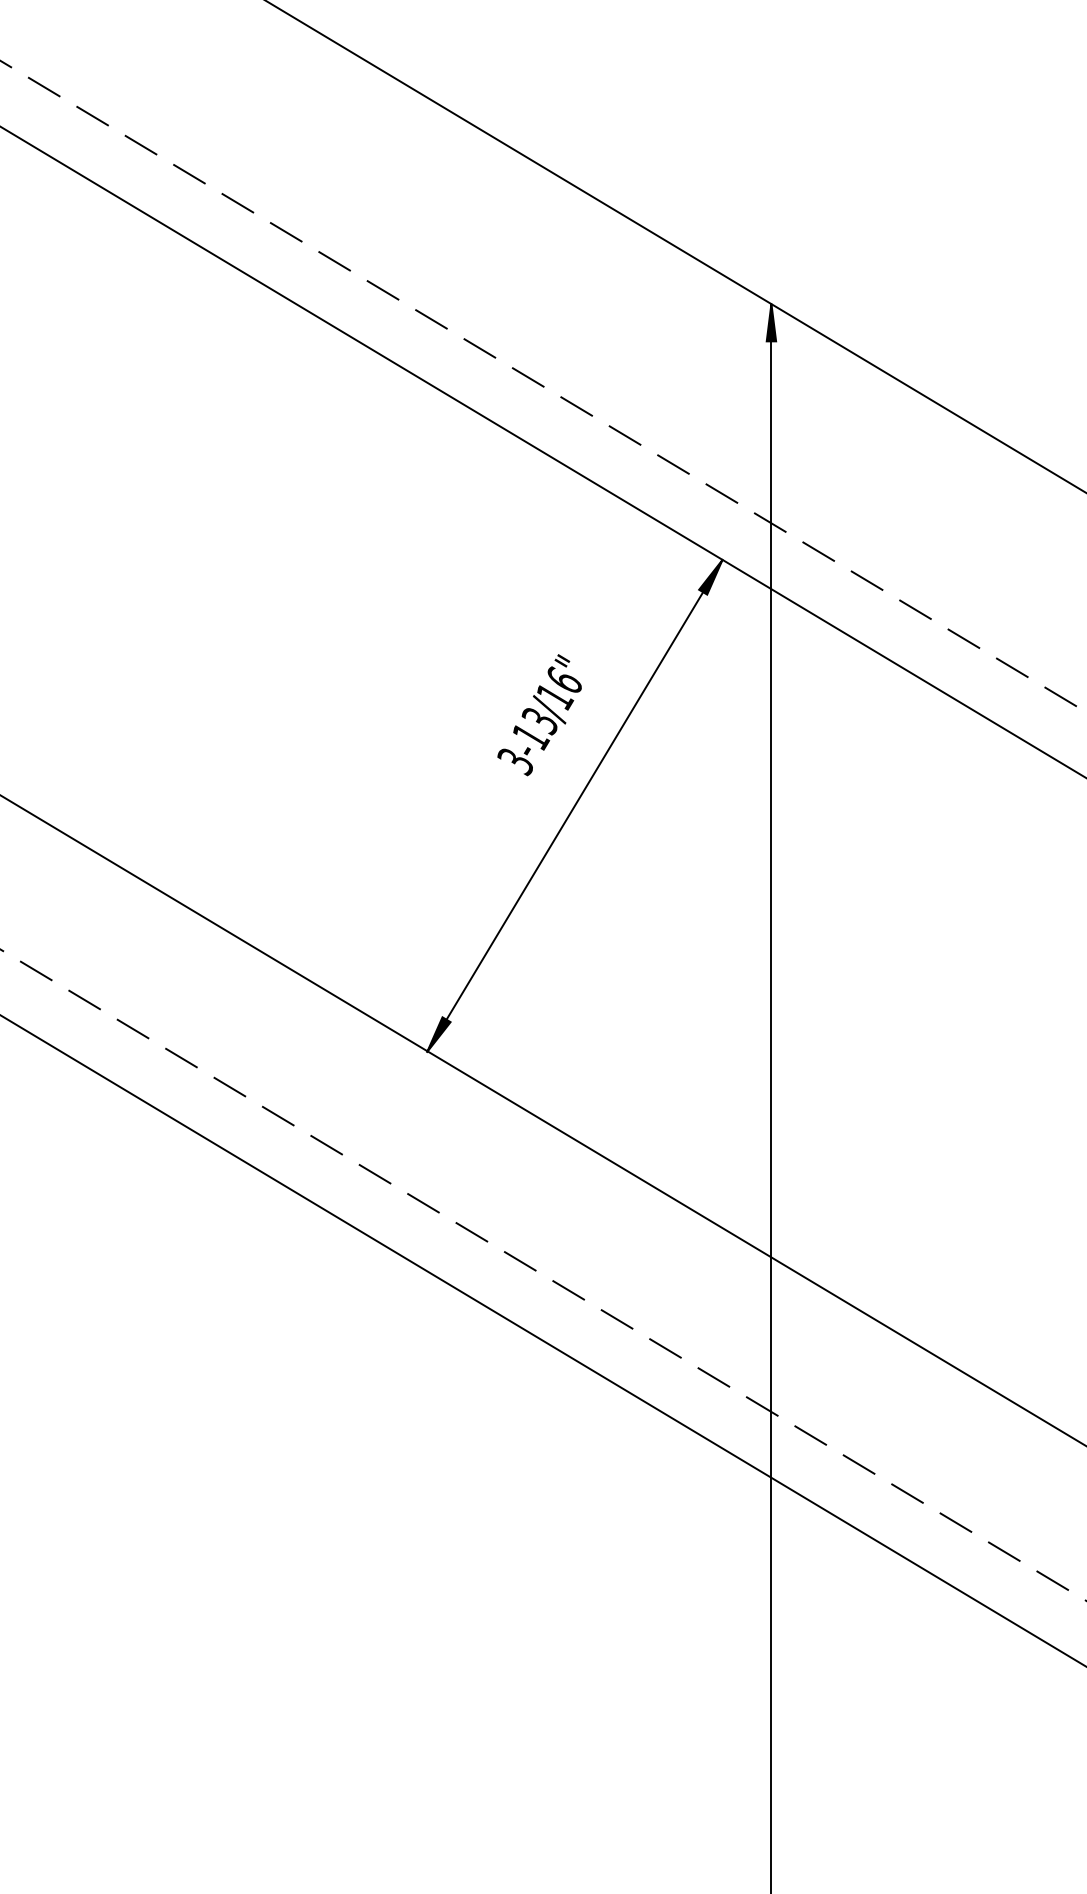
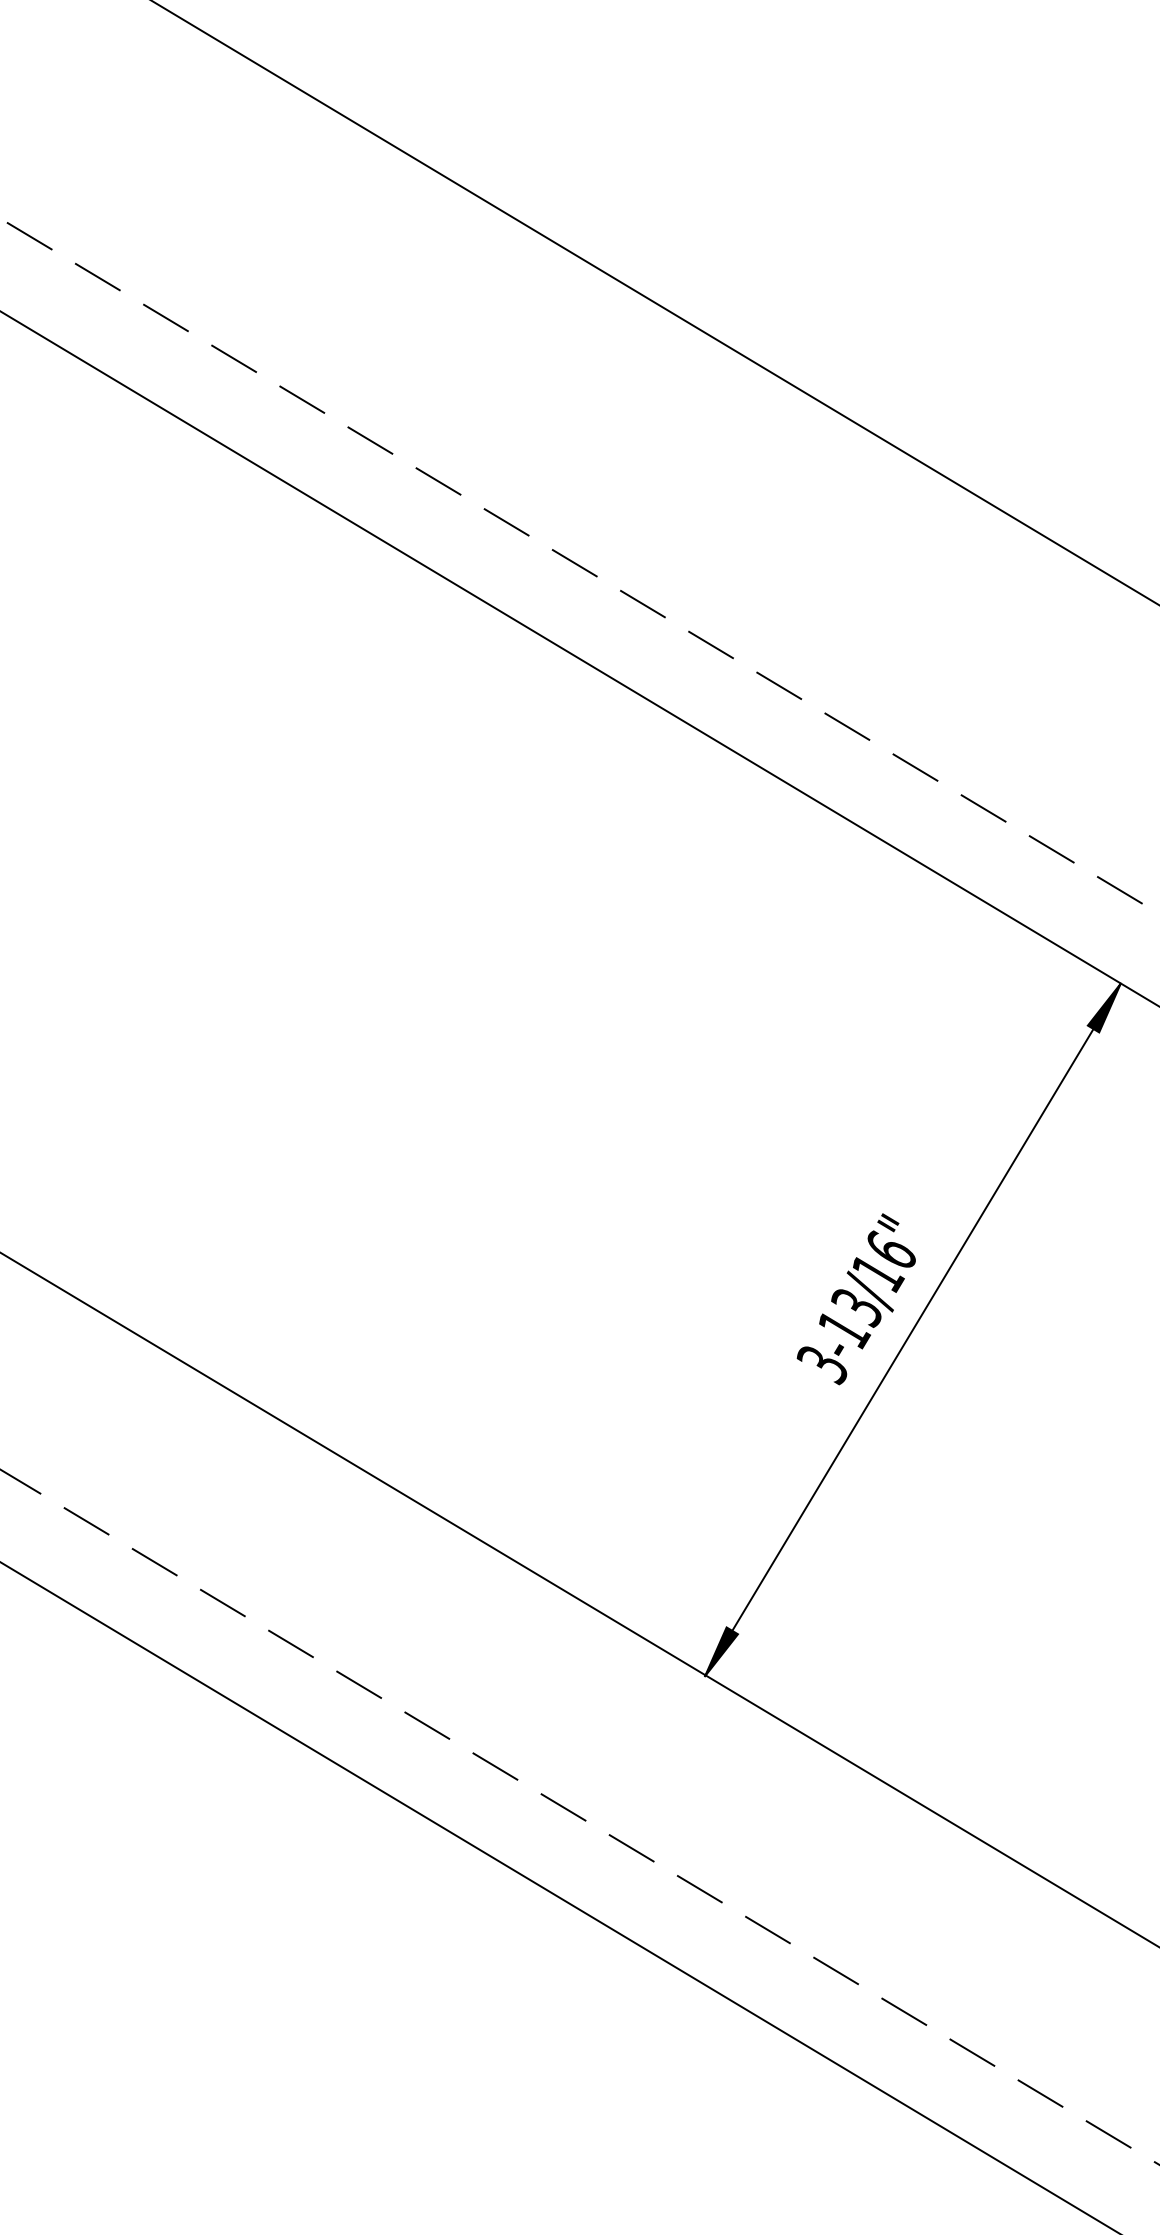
text: (539, 715) -> (856, 1299), moved

